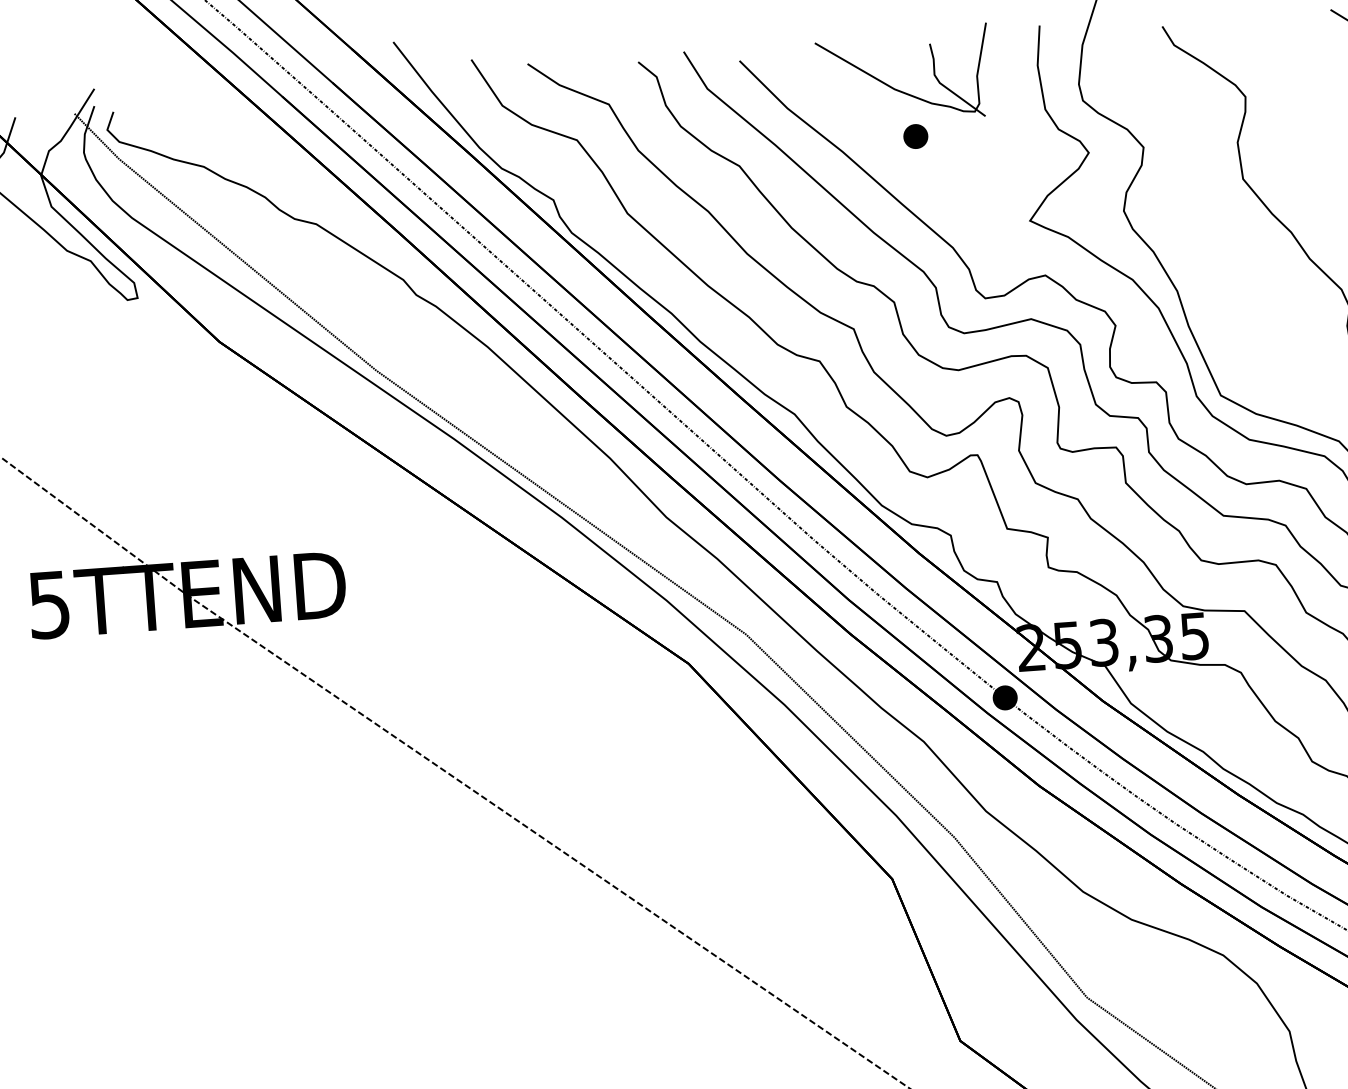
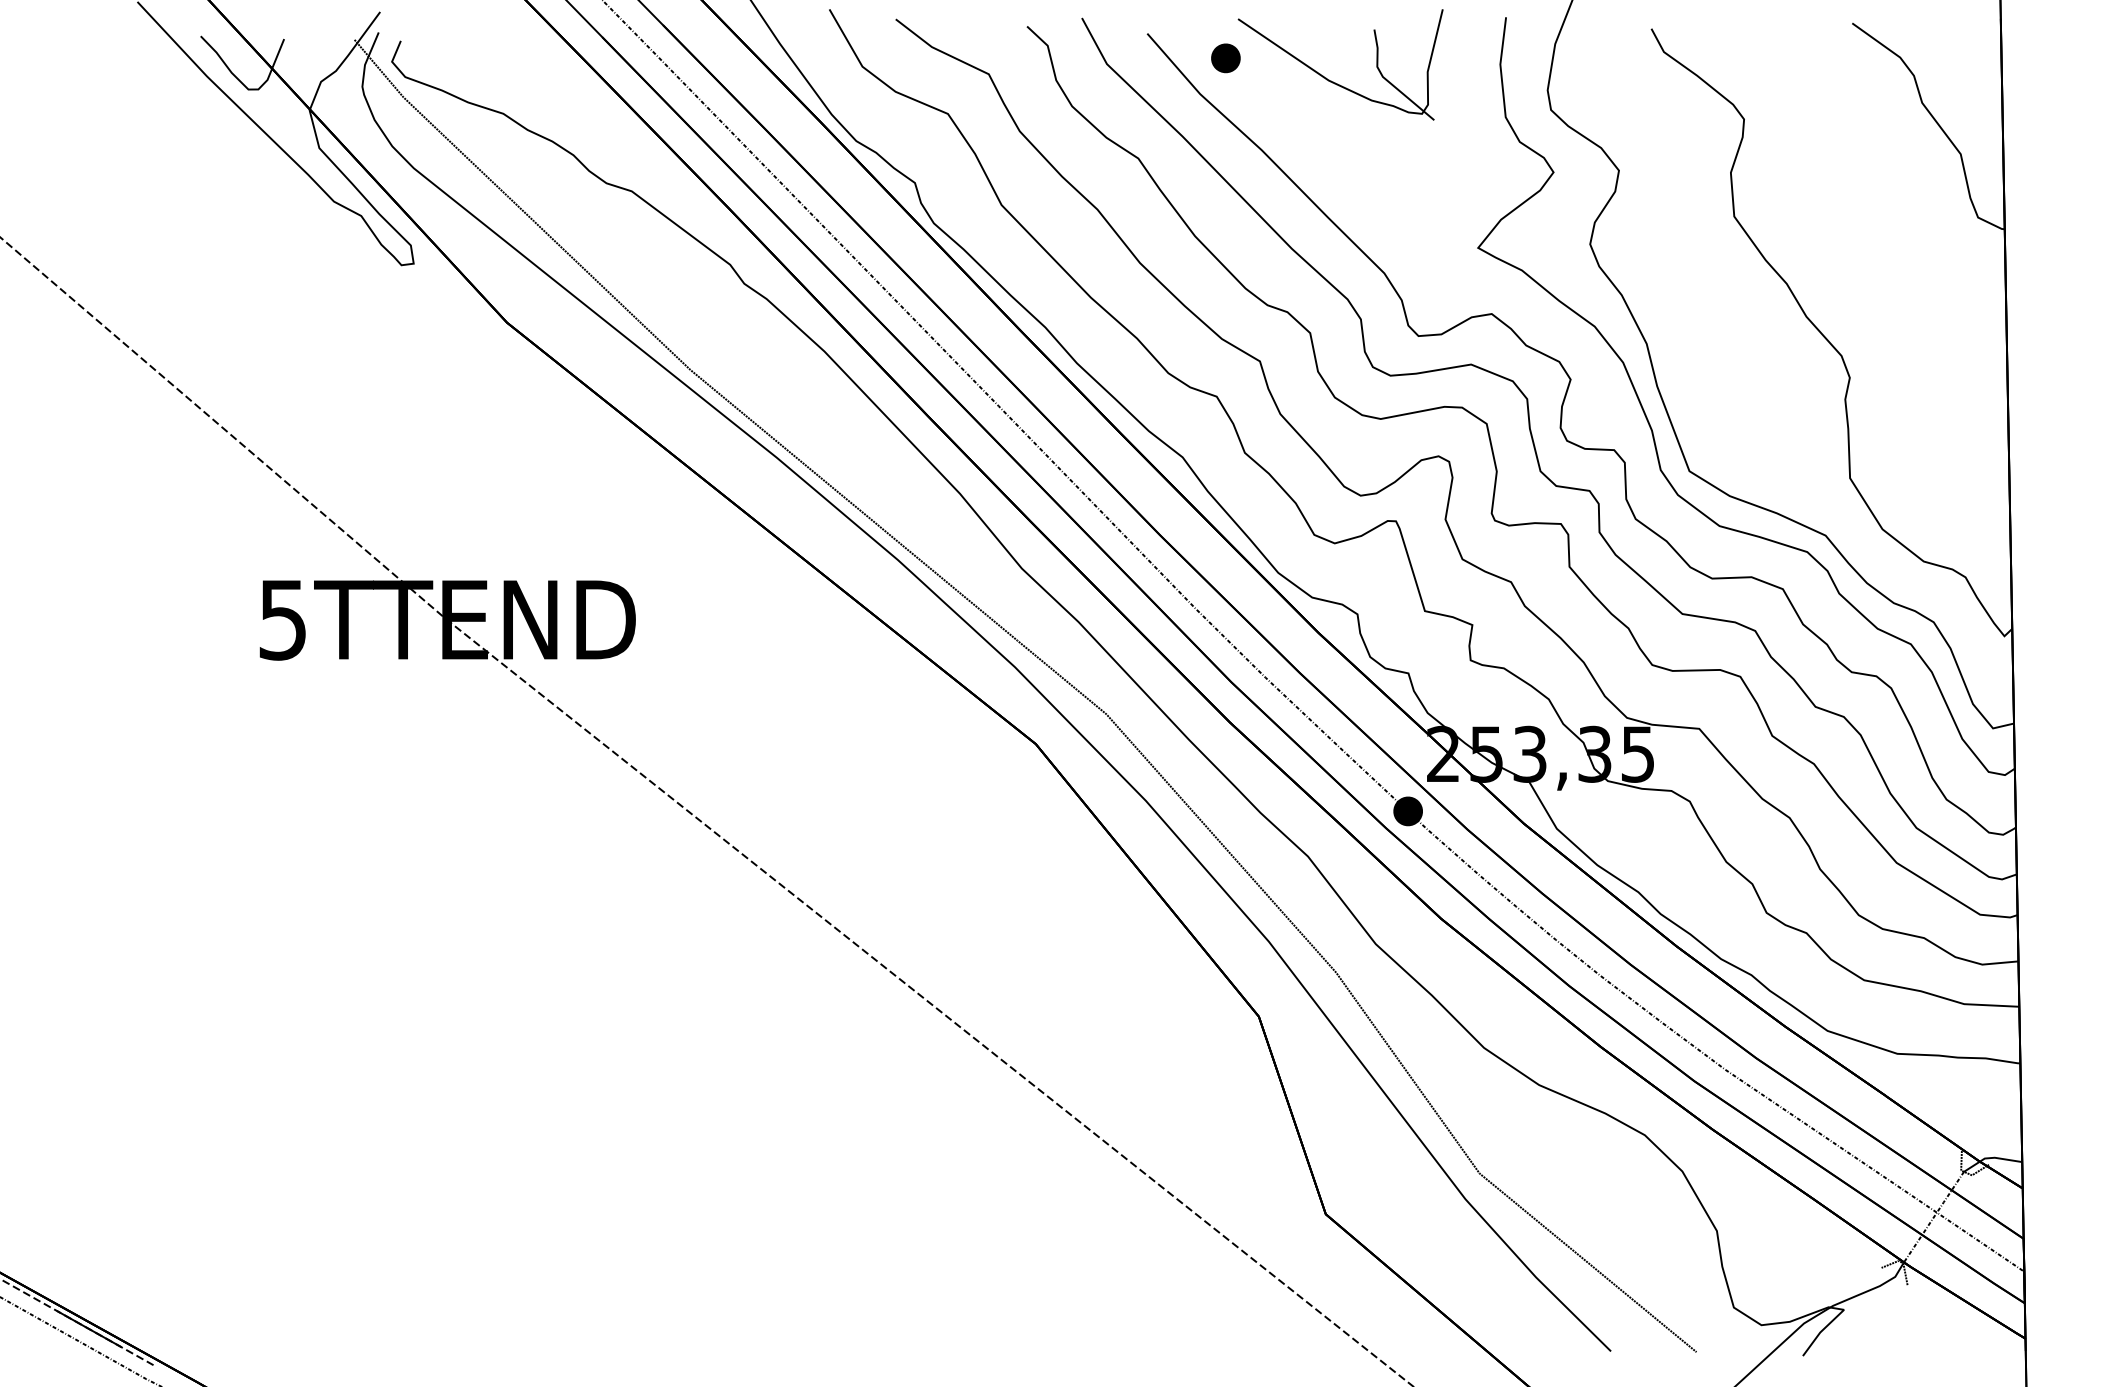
part: (915, 136) -> (1225, 58), moved

